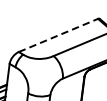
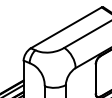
line: (58, 35) -> (66, 27), dashed -> solid

